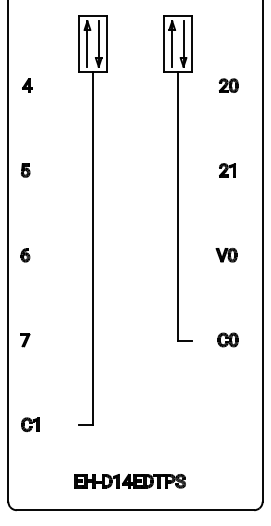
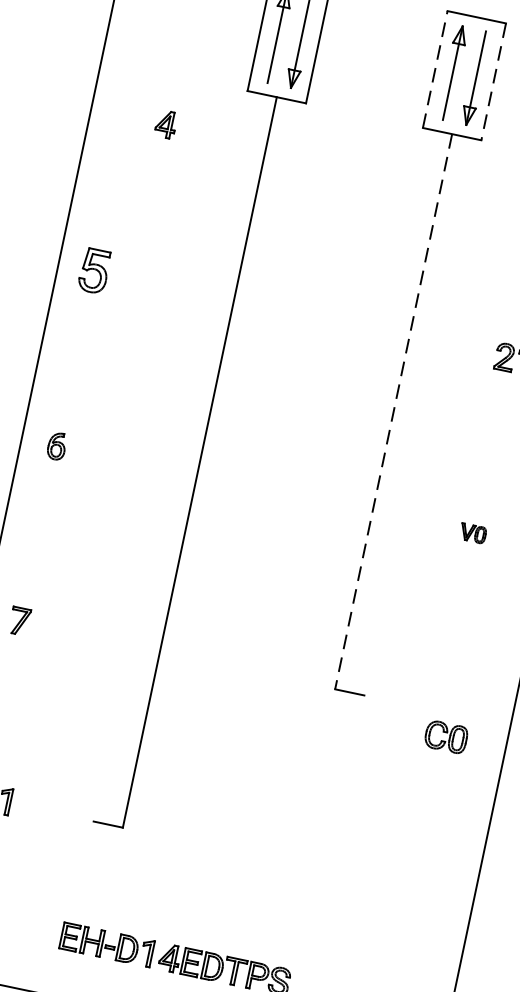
line: (163, 43) -> (434, 68), solid -> dashed
line: (192, 44) -> (494, 83), solid -> dashed
part: (27, 85) -> (166, 124), moved
part: (25, 170) -> (94, 270), size x1.6
line: (177, 206) -> (392, 411), solid -> dashed
part: (226, 254) -> (473, 532), size x0.6
part: (227, 339) -> (445, 735), moved

